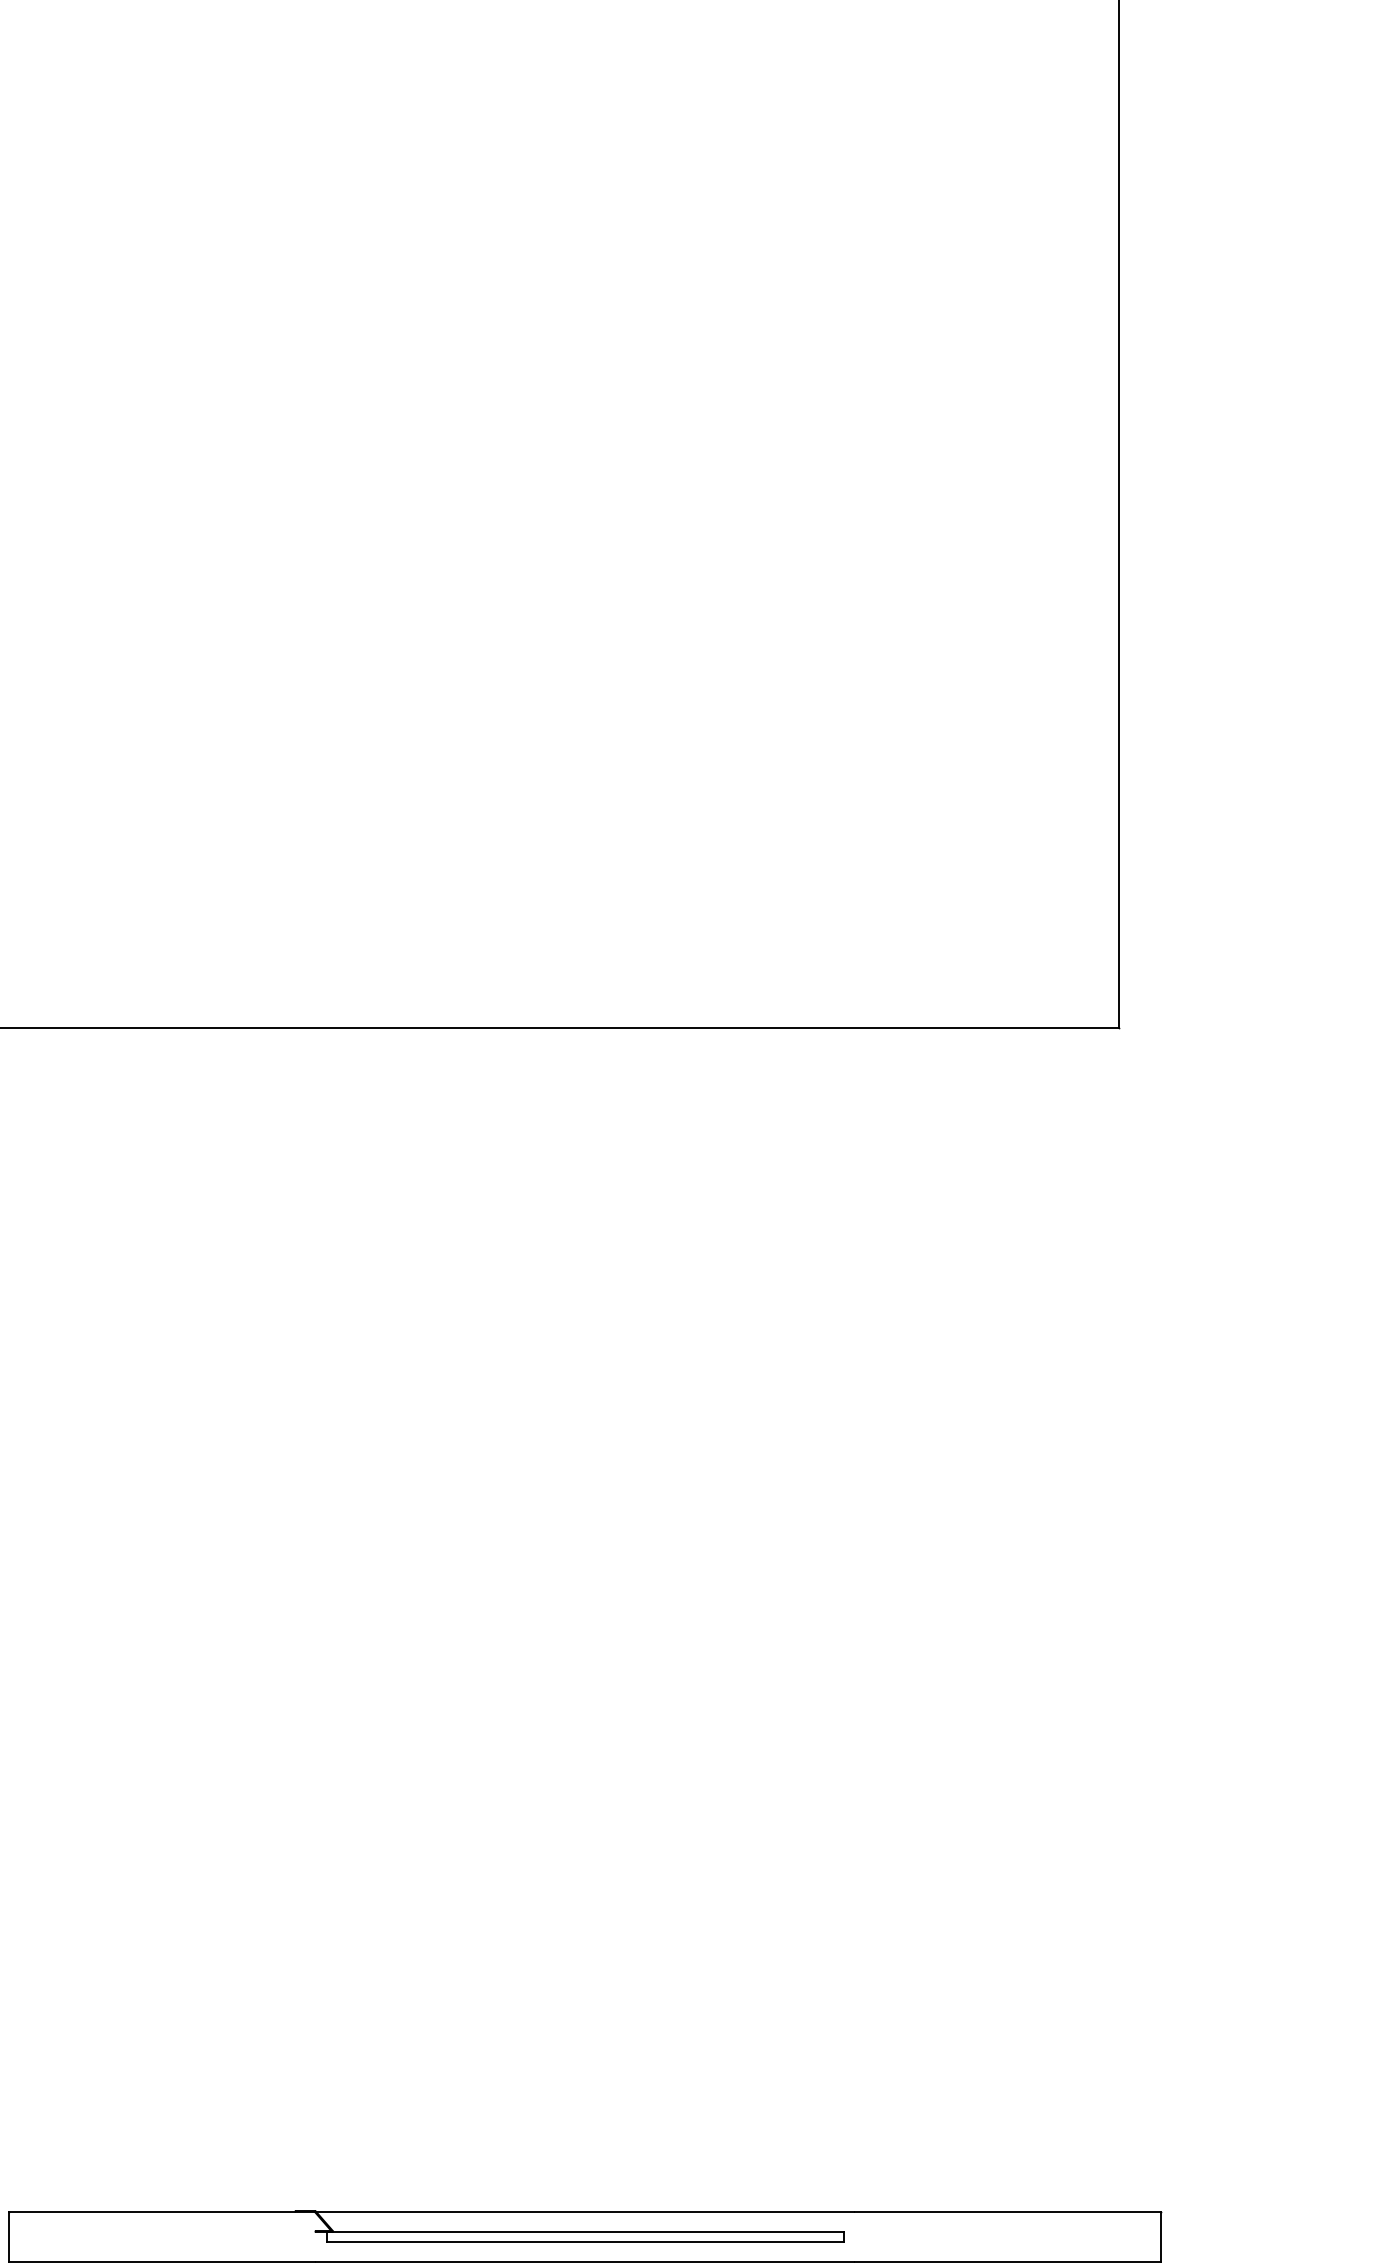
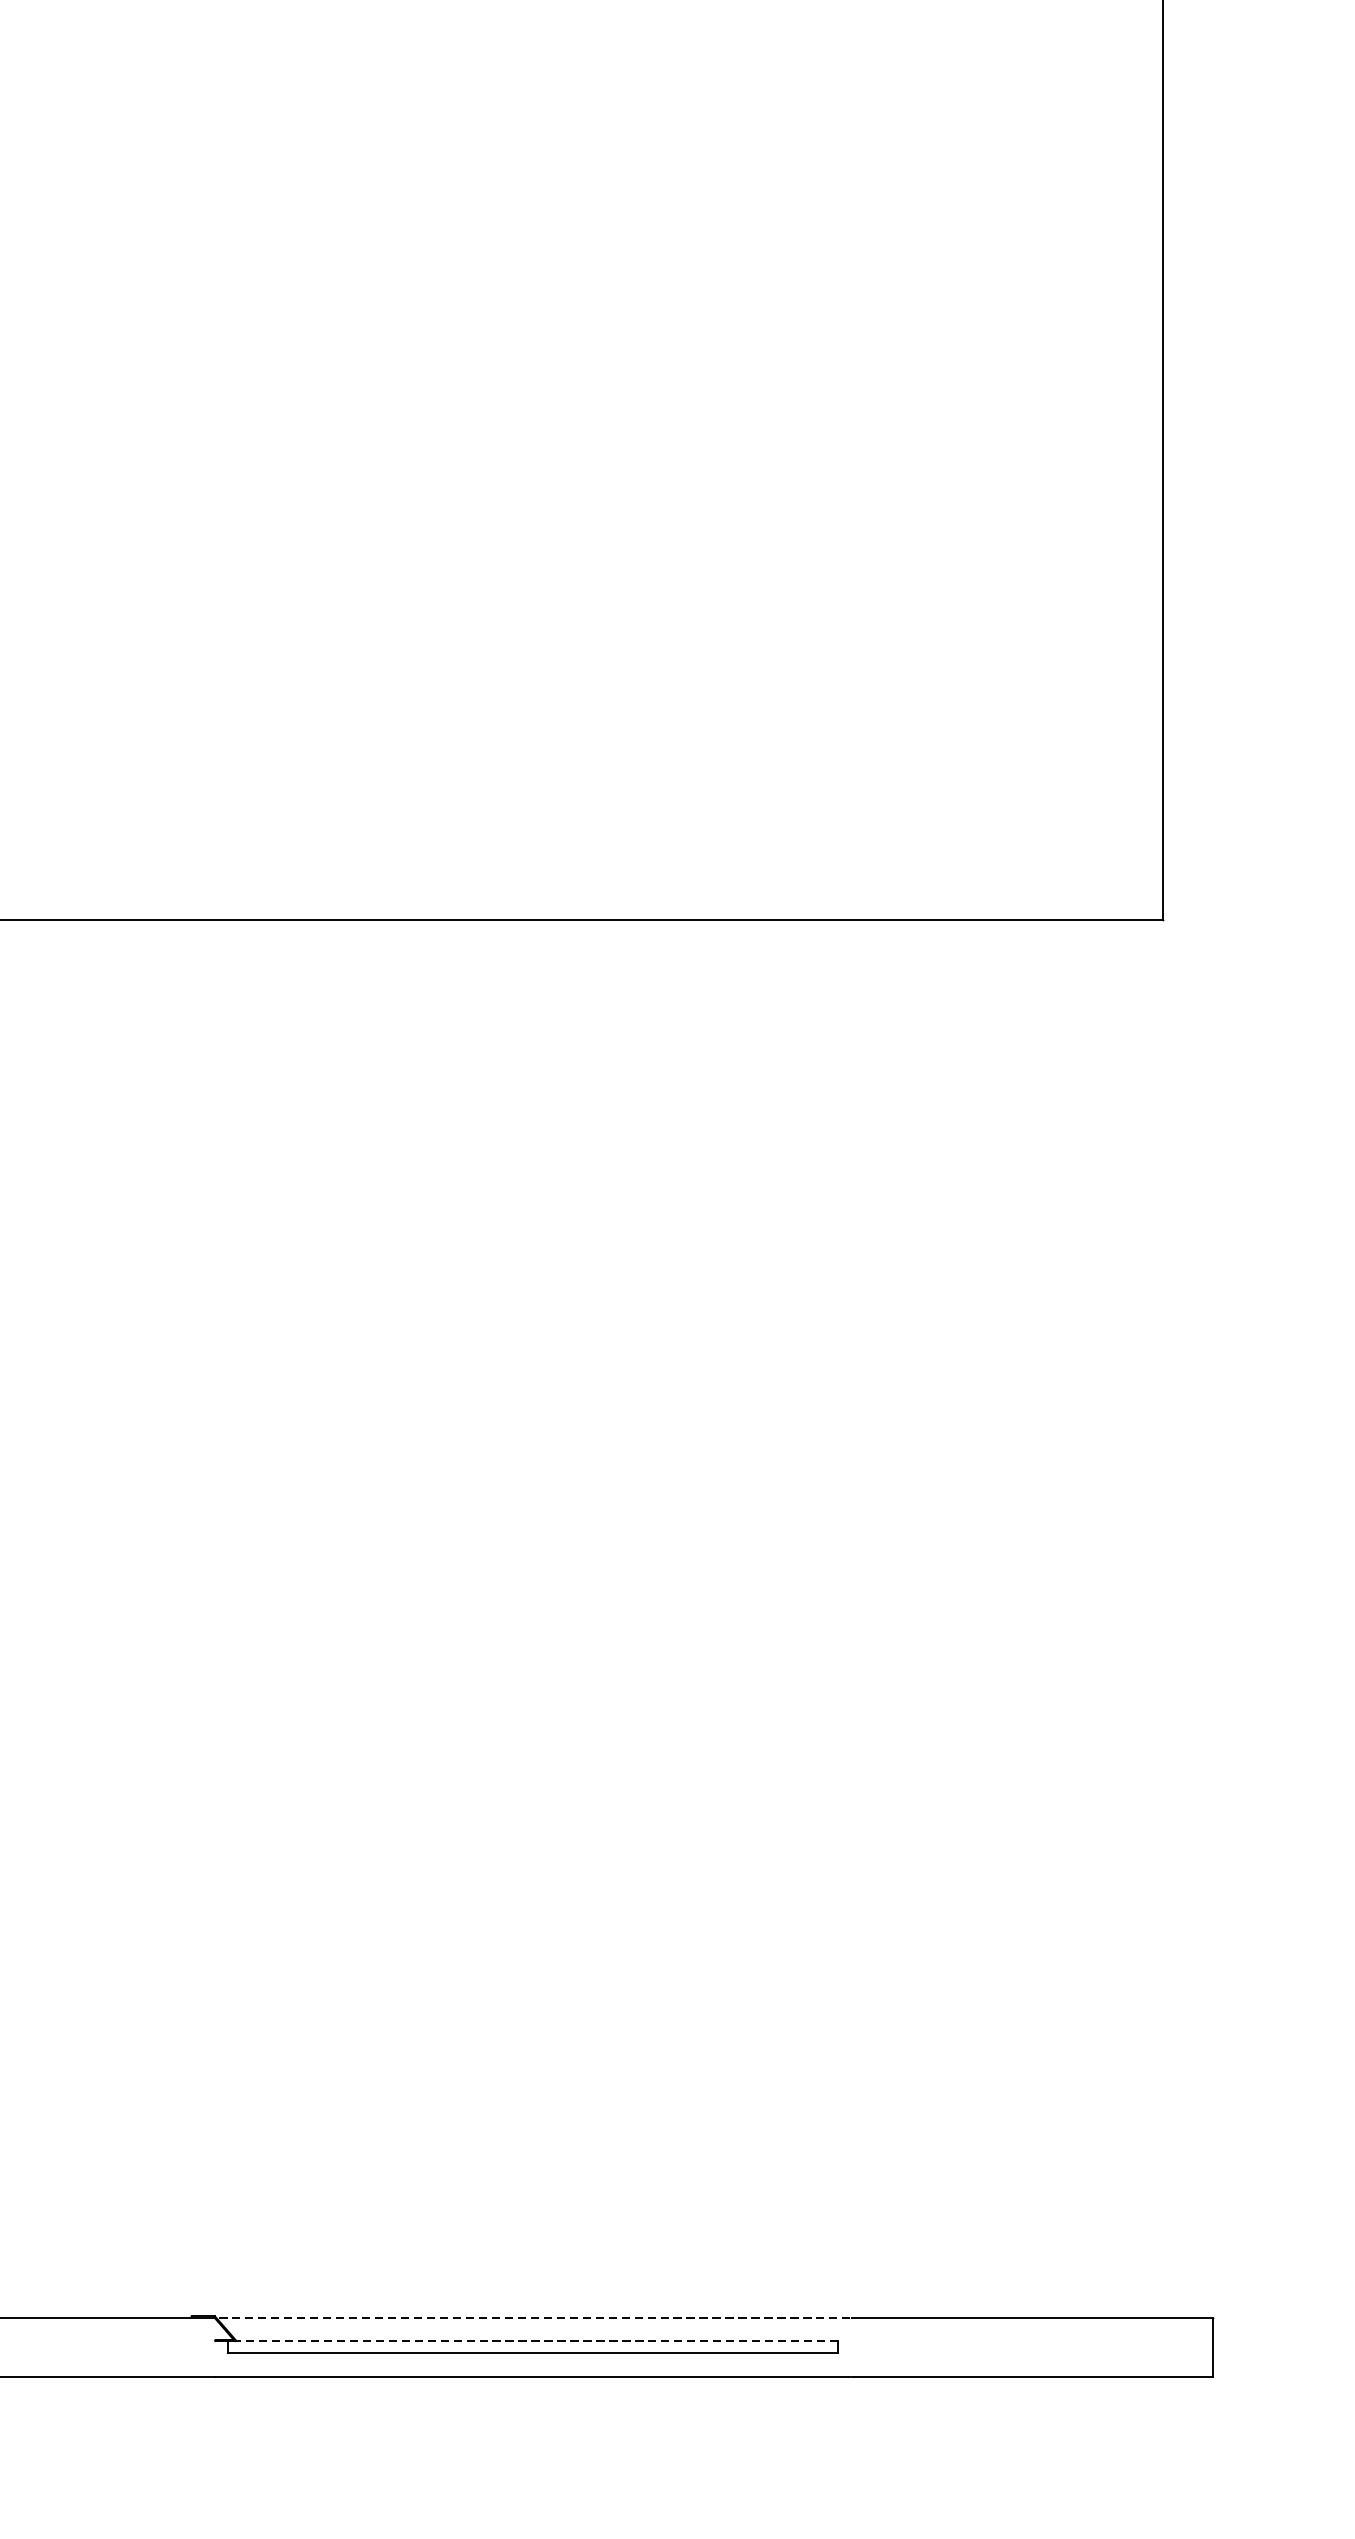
line: (585, 2212) -> (533, 2318), solid -> dashed
line: (584, 2232) -> (532, 2341), solid -> dashed

